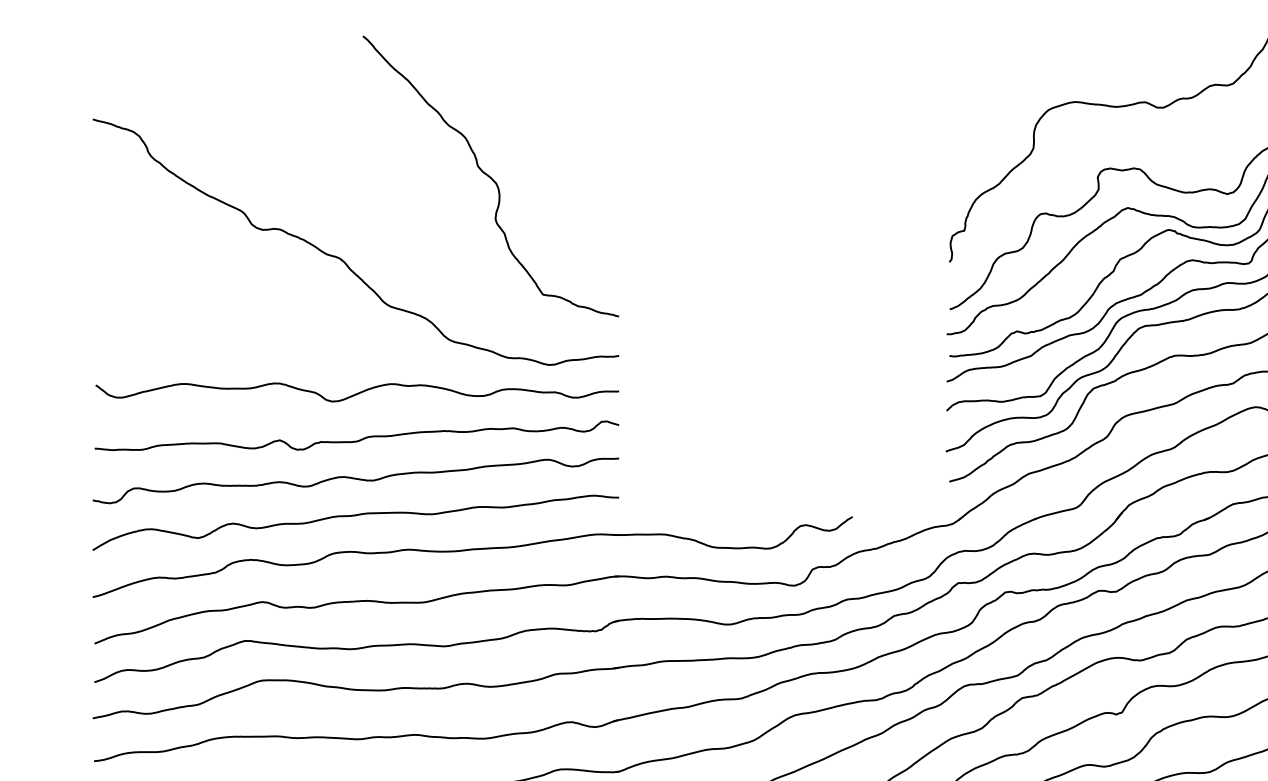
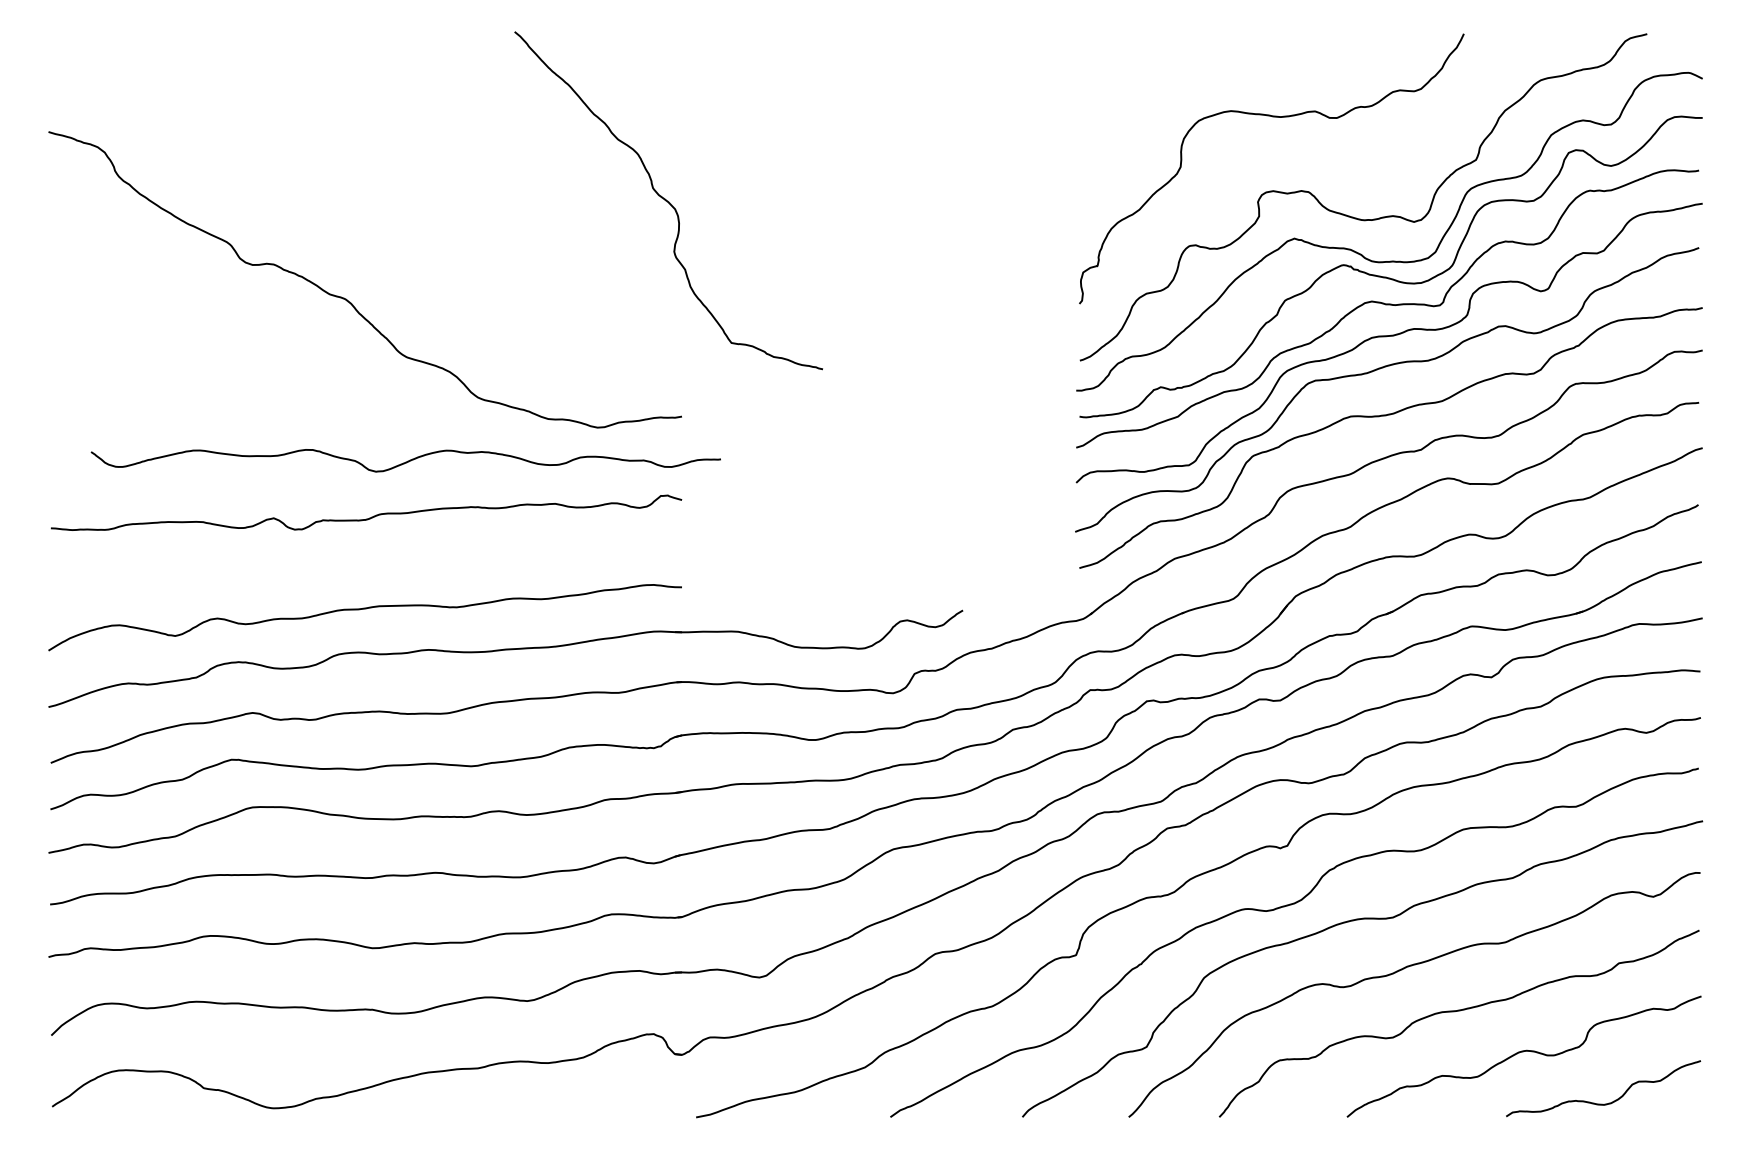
curve: (489, 176) -> (667, 200), moved
curve: (356, 393) -> (405, 461), moved
curve: (355, 479) -> (364, 565), removed

